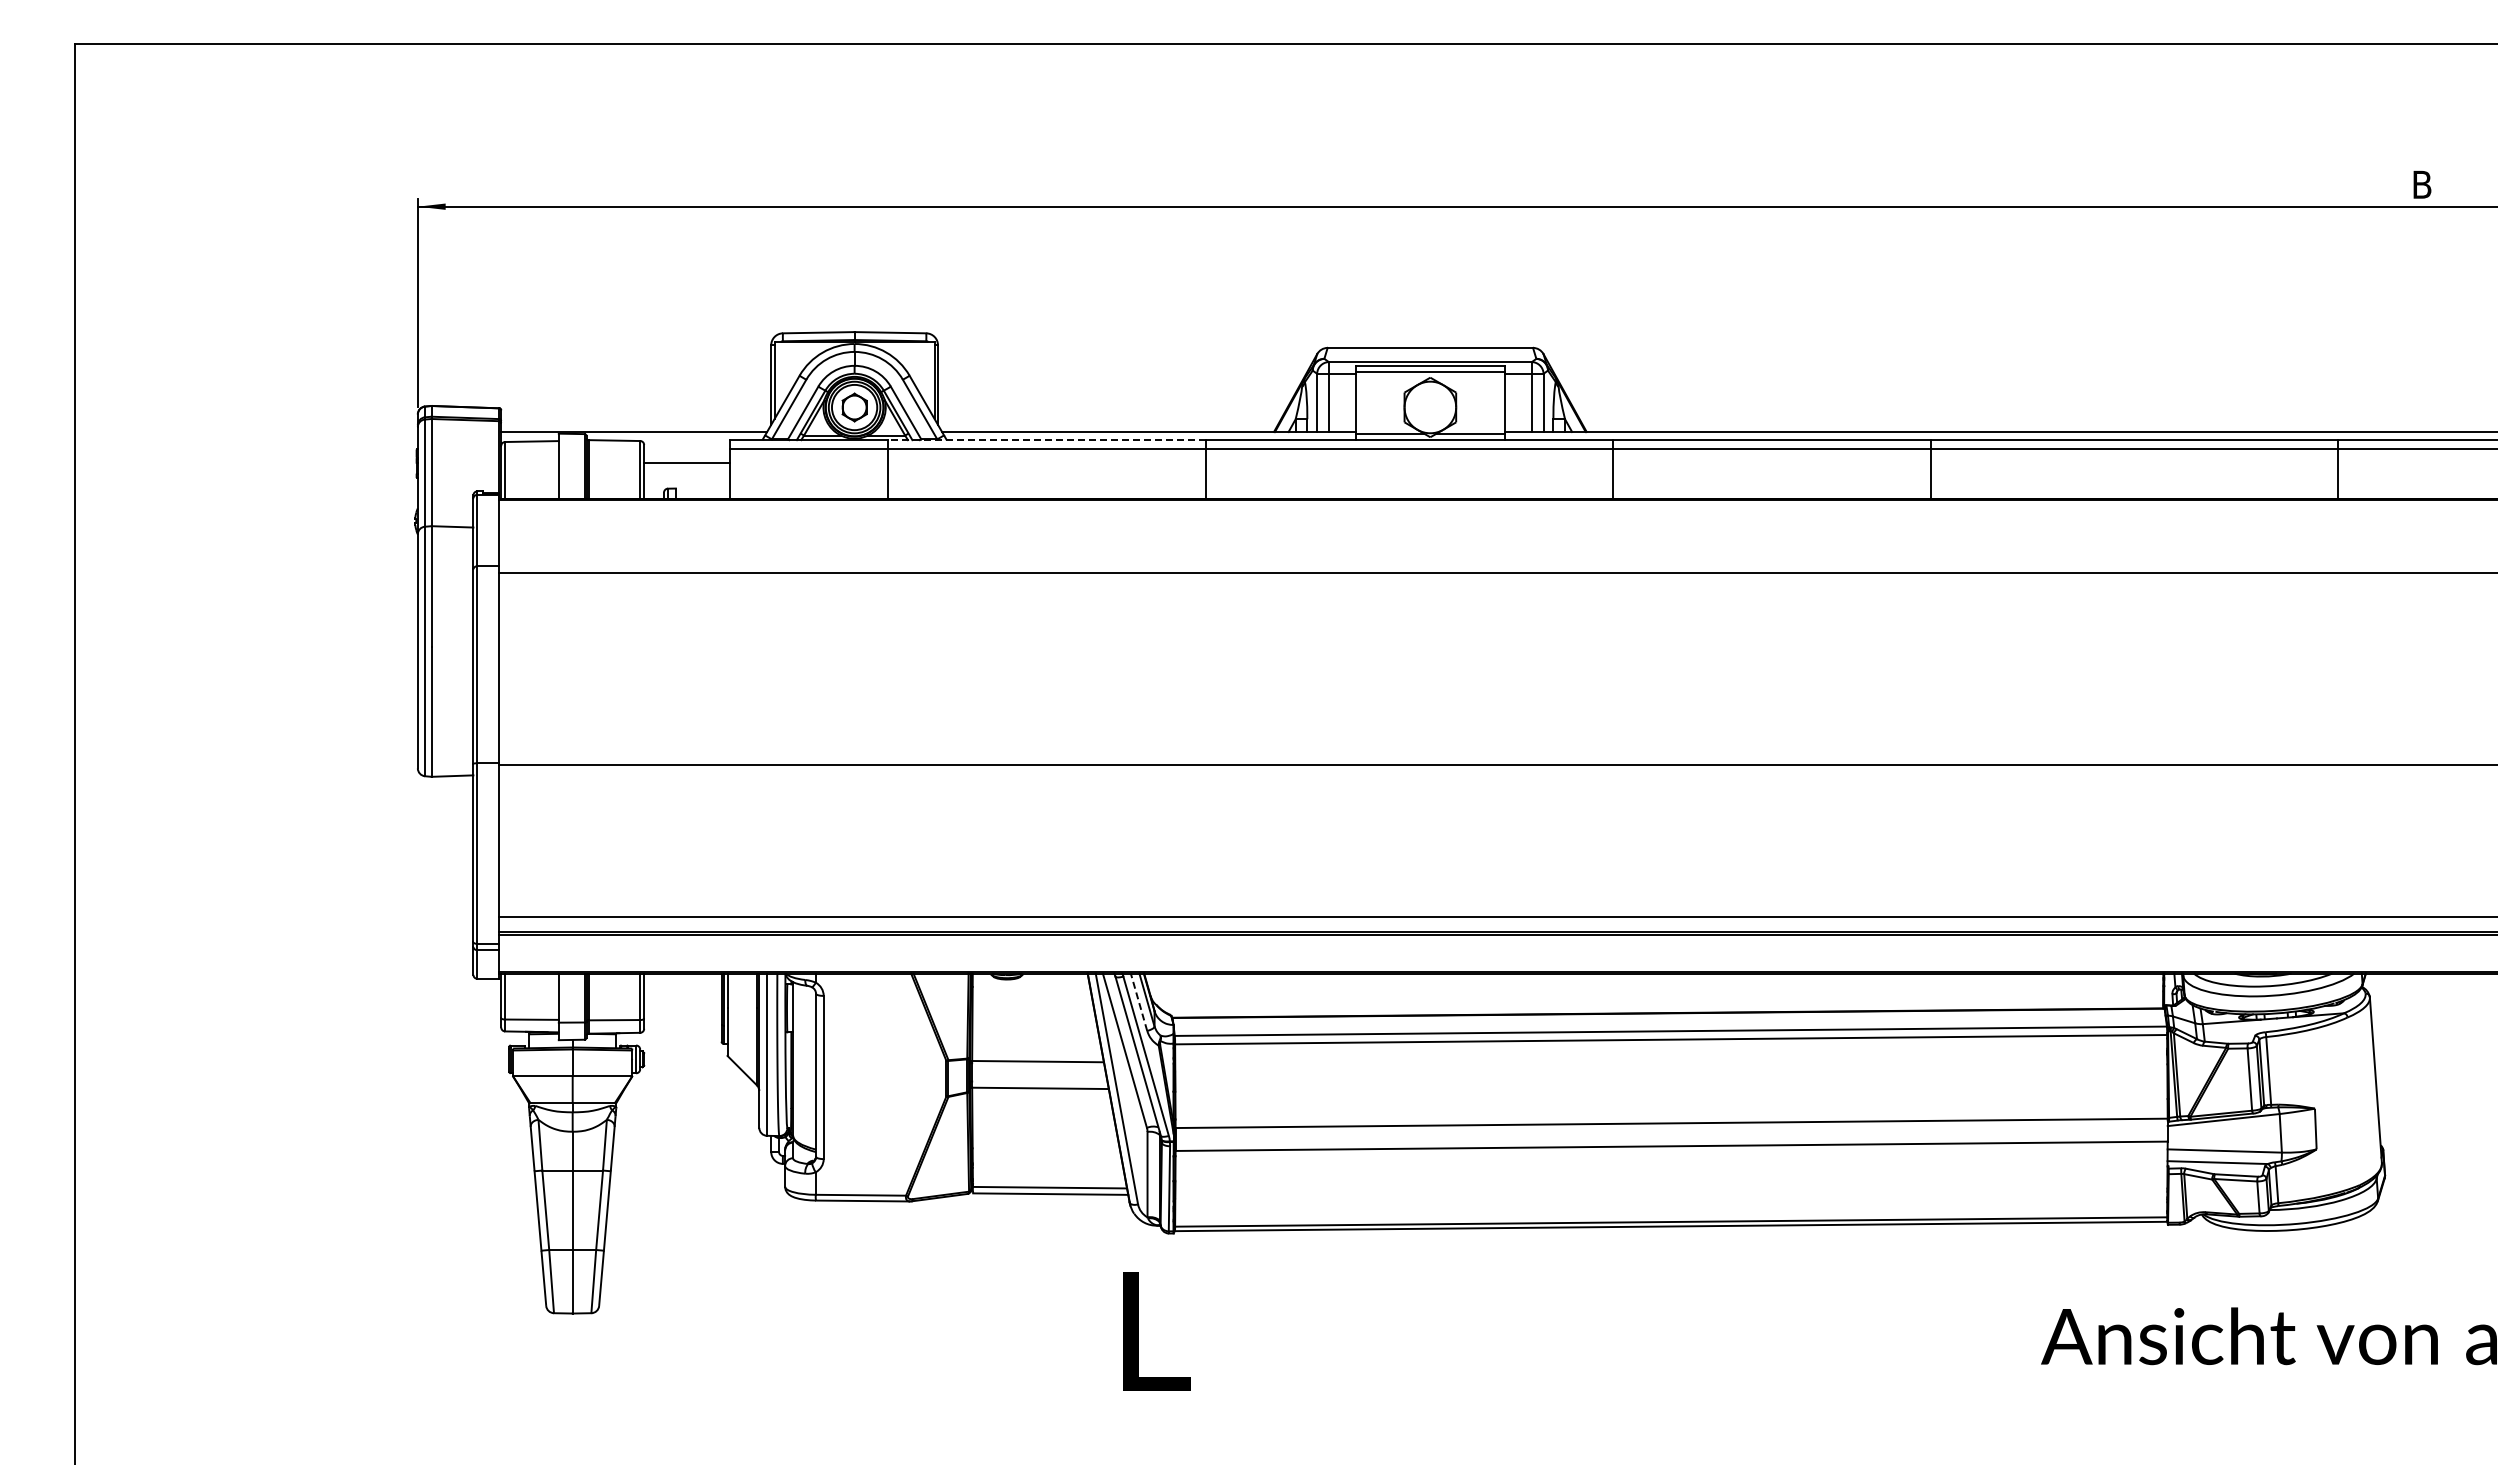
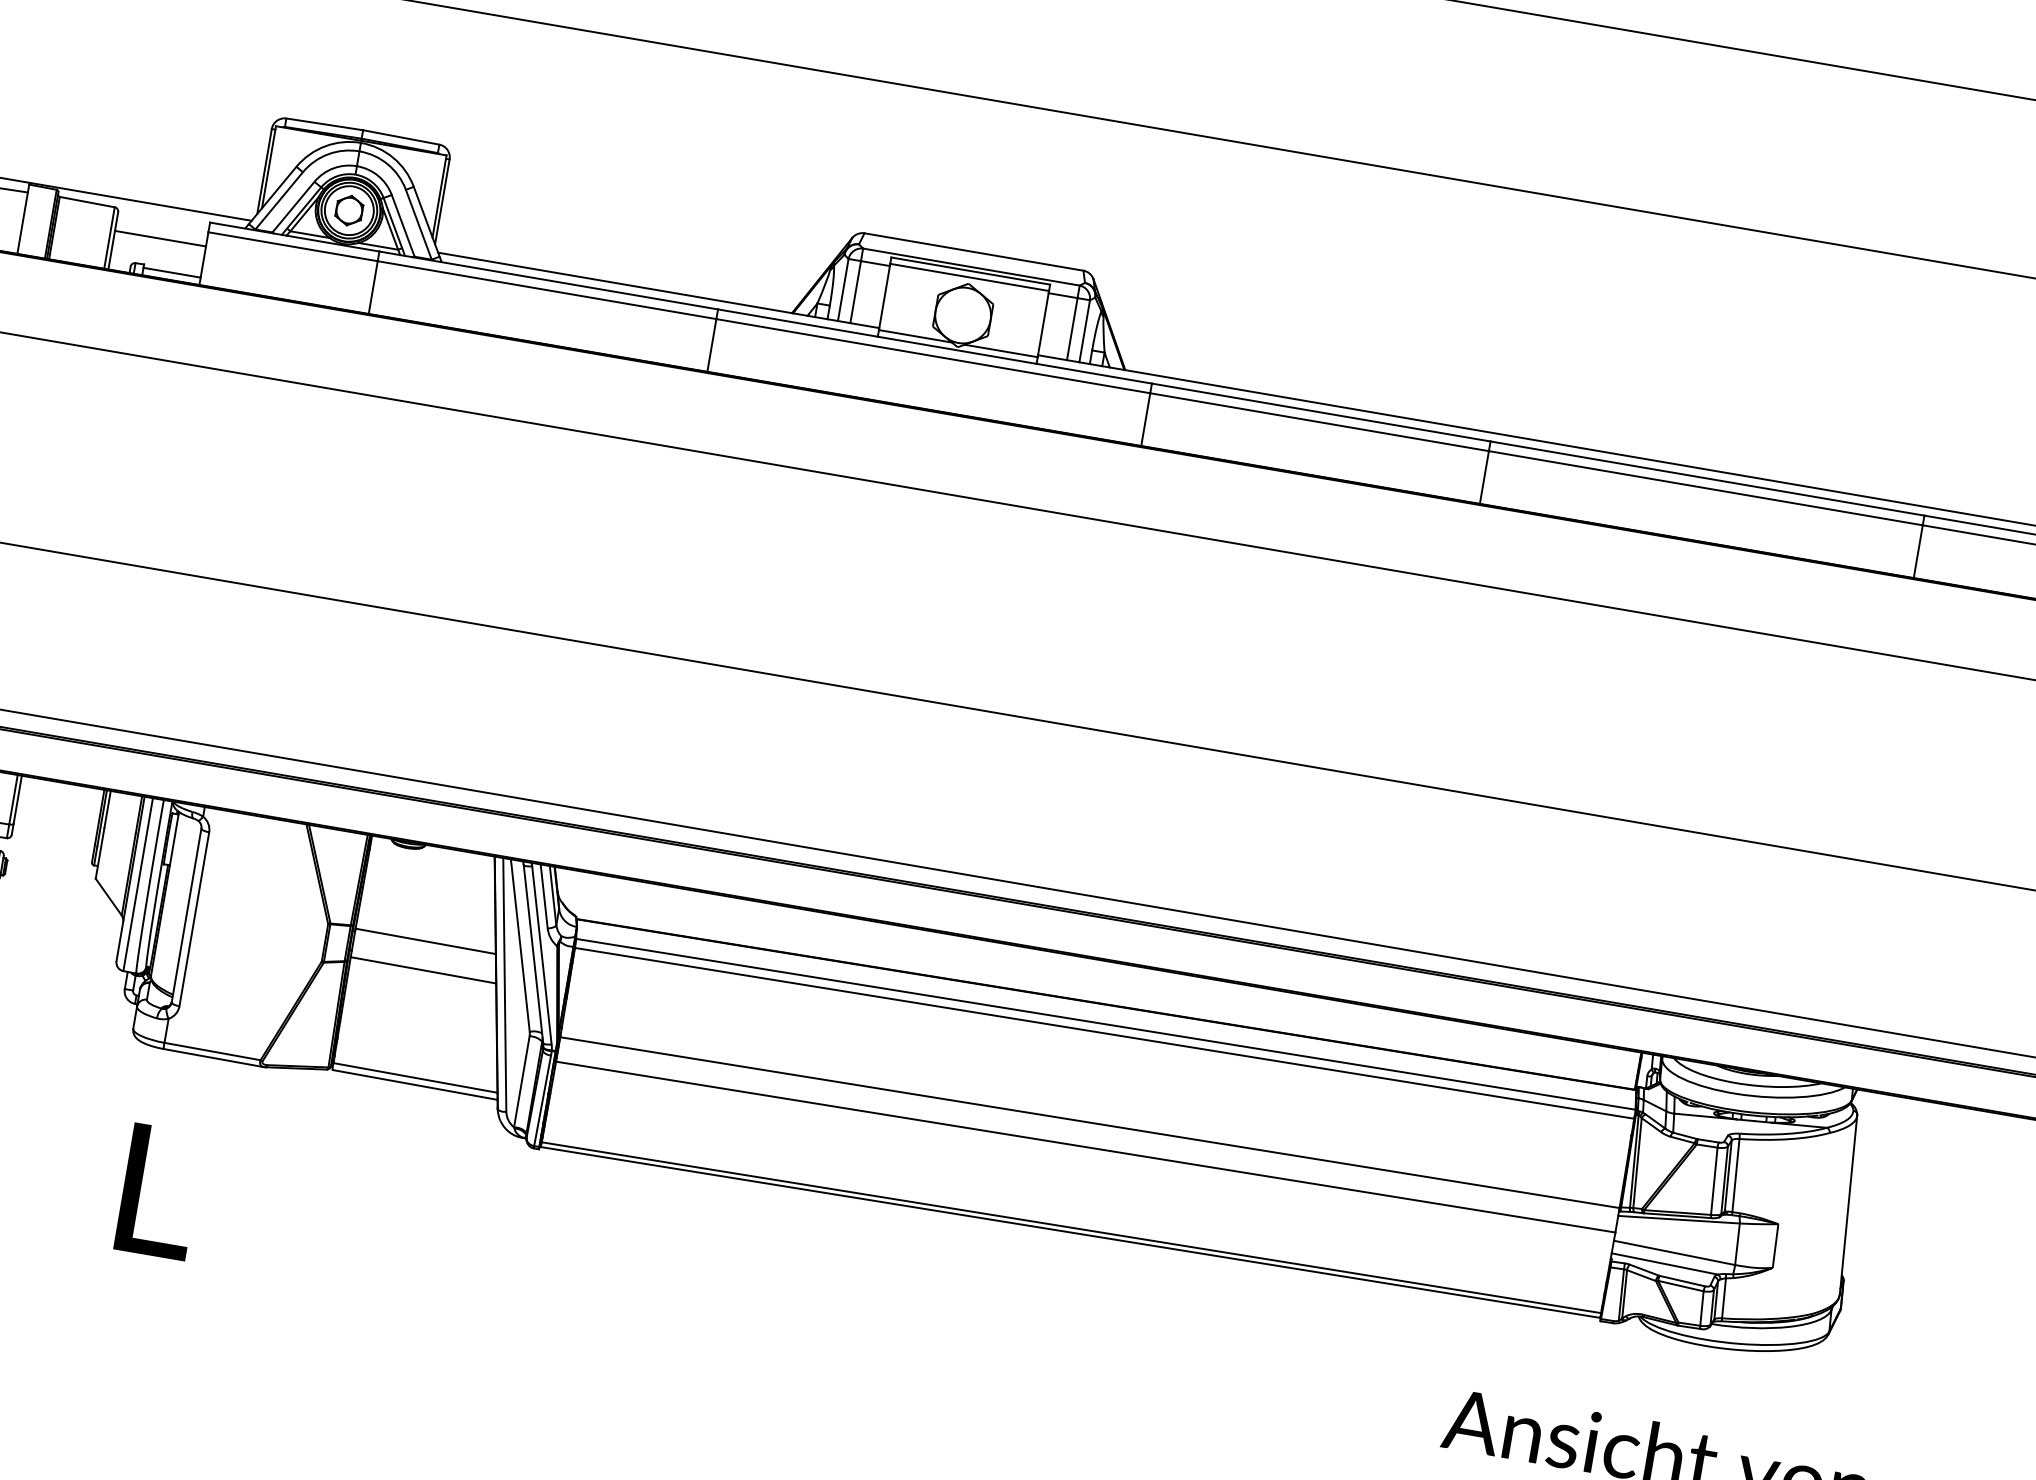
line: (1047, 440) -> (548, 280), dashed -> solid
line: (702, 491) -> (171, 272), added
line: (1139, 1002) -> (544, 896), dashed -> solid
text: (1156, 1331) -> (159, 1191), moved

